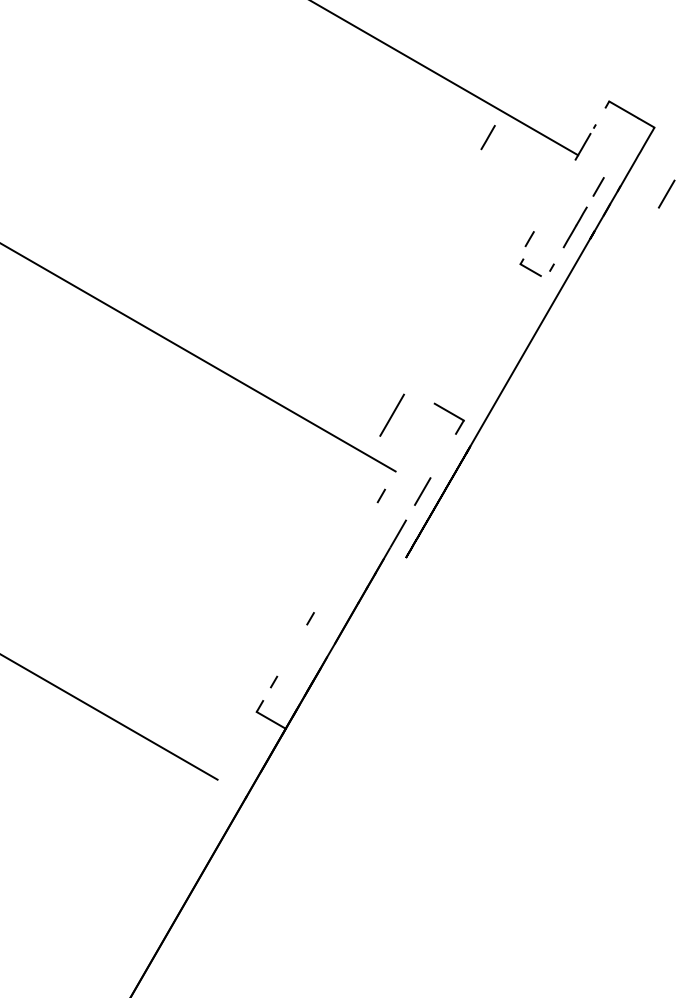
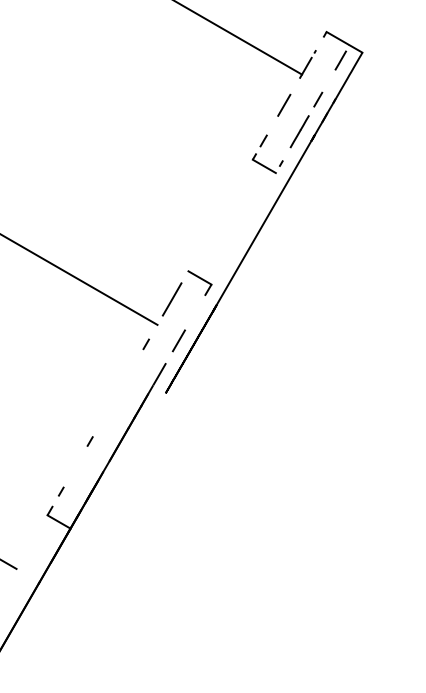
line: (487, 137) -> (340, 60), moved
line: (666, 193) -> (284, 104), moved
part: (530, 267) -> (264, 163), size x1.43
line: (391, 414) -> (171, 298), moved

